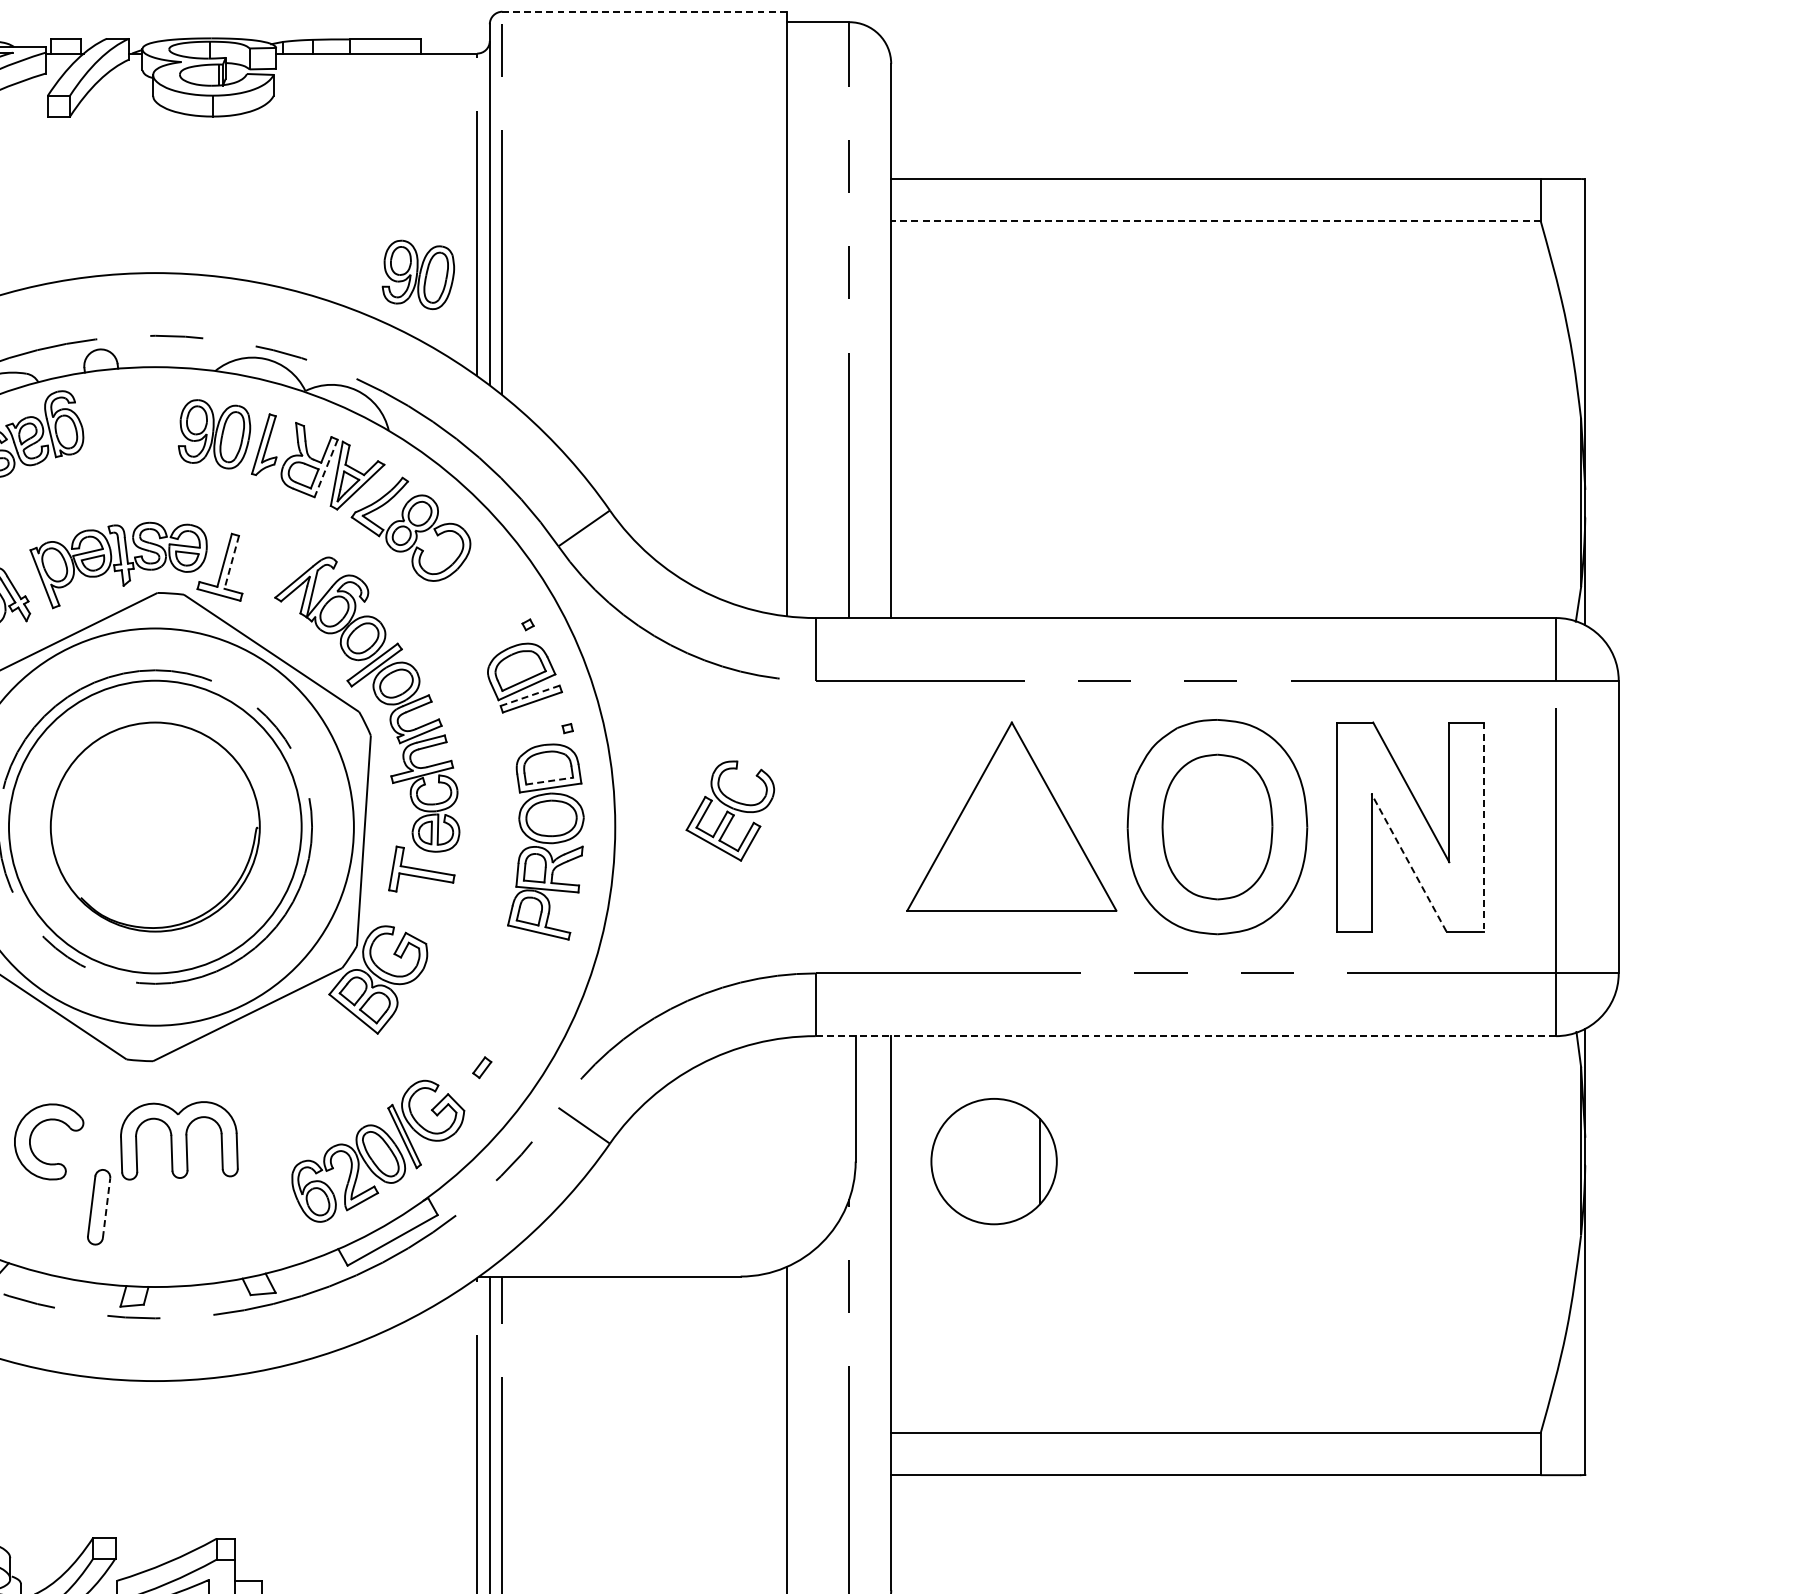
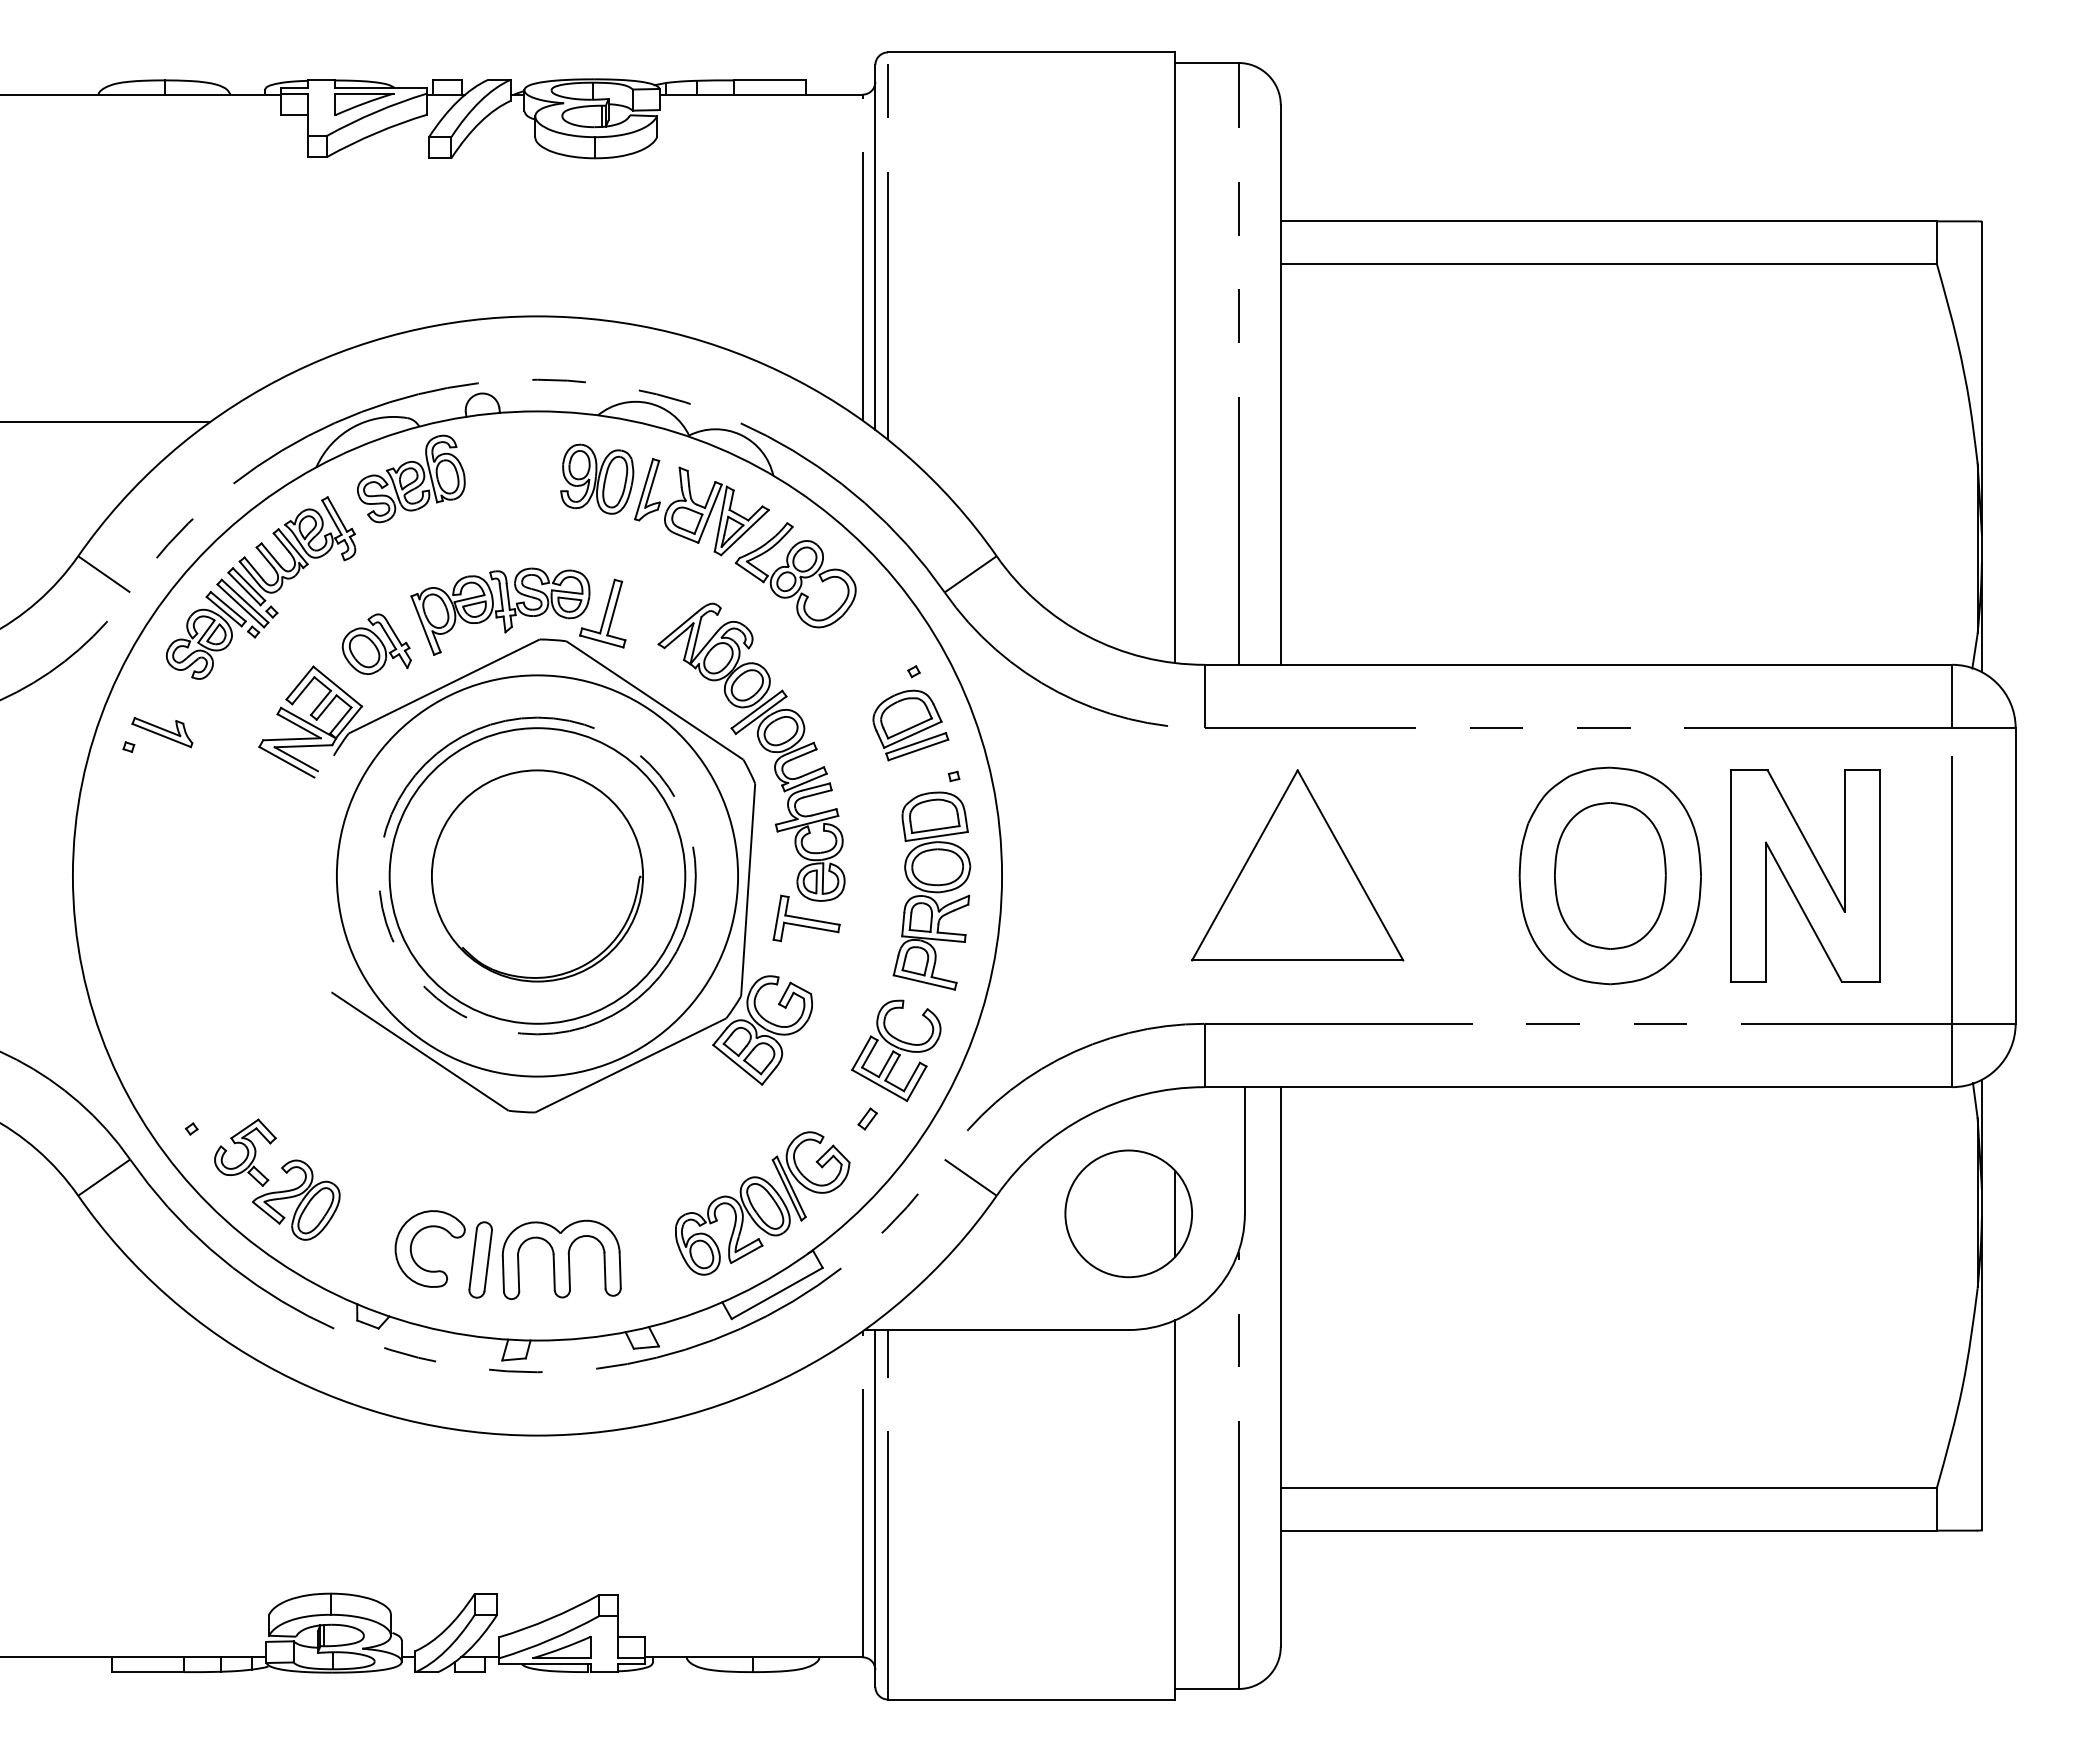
line: (644, 11) -> (1031, 52), dashed -> solid
line: (1215, 220) -> (1608, 263), dashed -> solid
part: (418, 274) -> (803, 317), removed
line: (325, 469) -> (709, 514), dashed -> solid
line: (231, 562) -> (614, 608), dashed -> solid
line: (530, 695) -> (916, 743), dashed -> solid
line: (549, 781) -> (935, 829), dashed -> solid
part: (730, 810) -> (896, 1050), moved
part: (1011, 816) -> (1297, 865), moved
line: (1483, 826) -> (1879, 875), dashed -> solid
line: (1408, 862) -> (1803, 911), dashed -> solid
line: (1185, 1036) -> (1578, 1087), dashed -> solid
part: (32, 1134) -> (413, 1241), moved
part: (179, 1140) -> (561, 1259), moved
part: (993, 1161) -> (1128, 1213), moved
line: (106, 1207) -> (488, 1260), dashed -> solid

